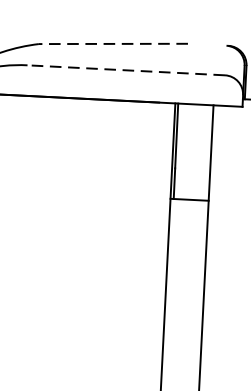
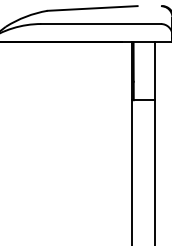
line: (113, 43) -> (92, 8), dashed -> solid
line: (126, 71) -> (101, 24), dashed -> solid

